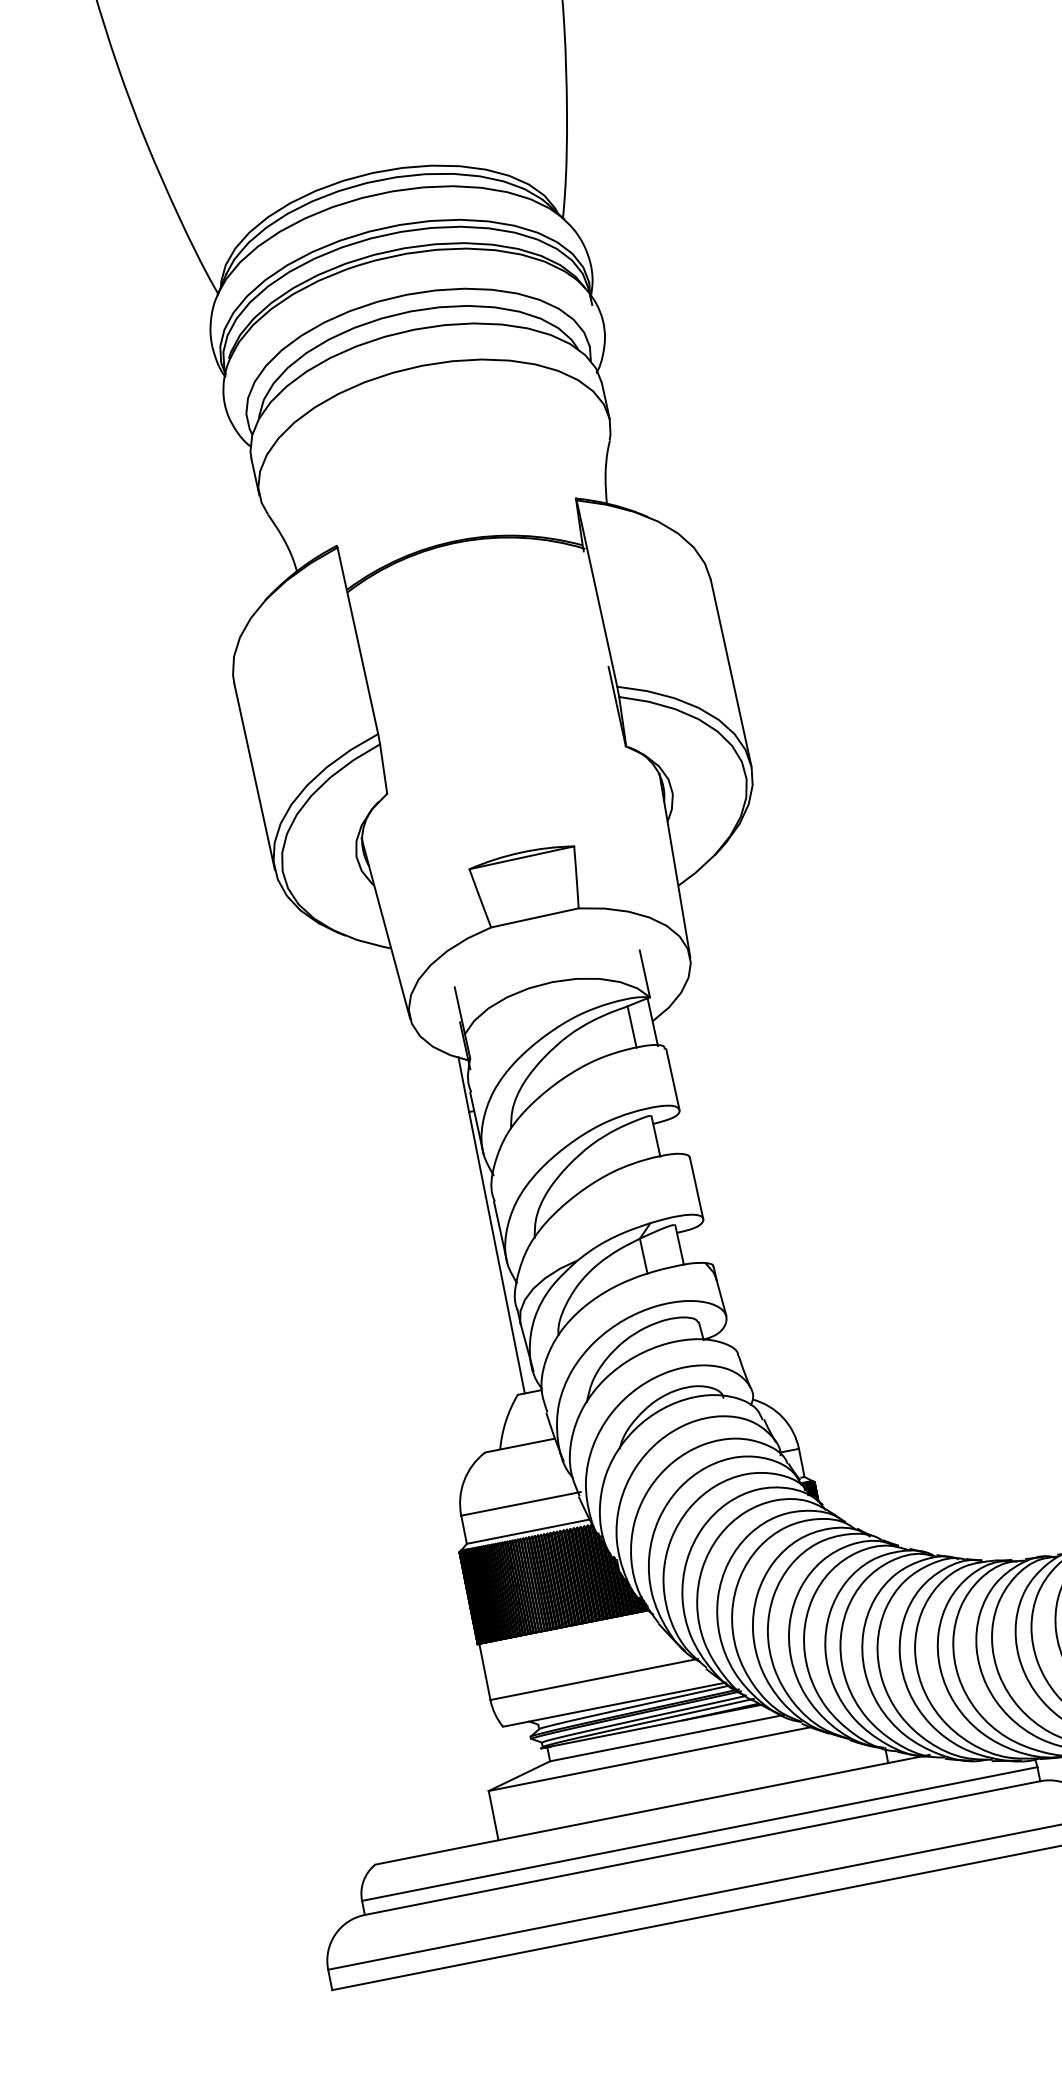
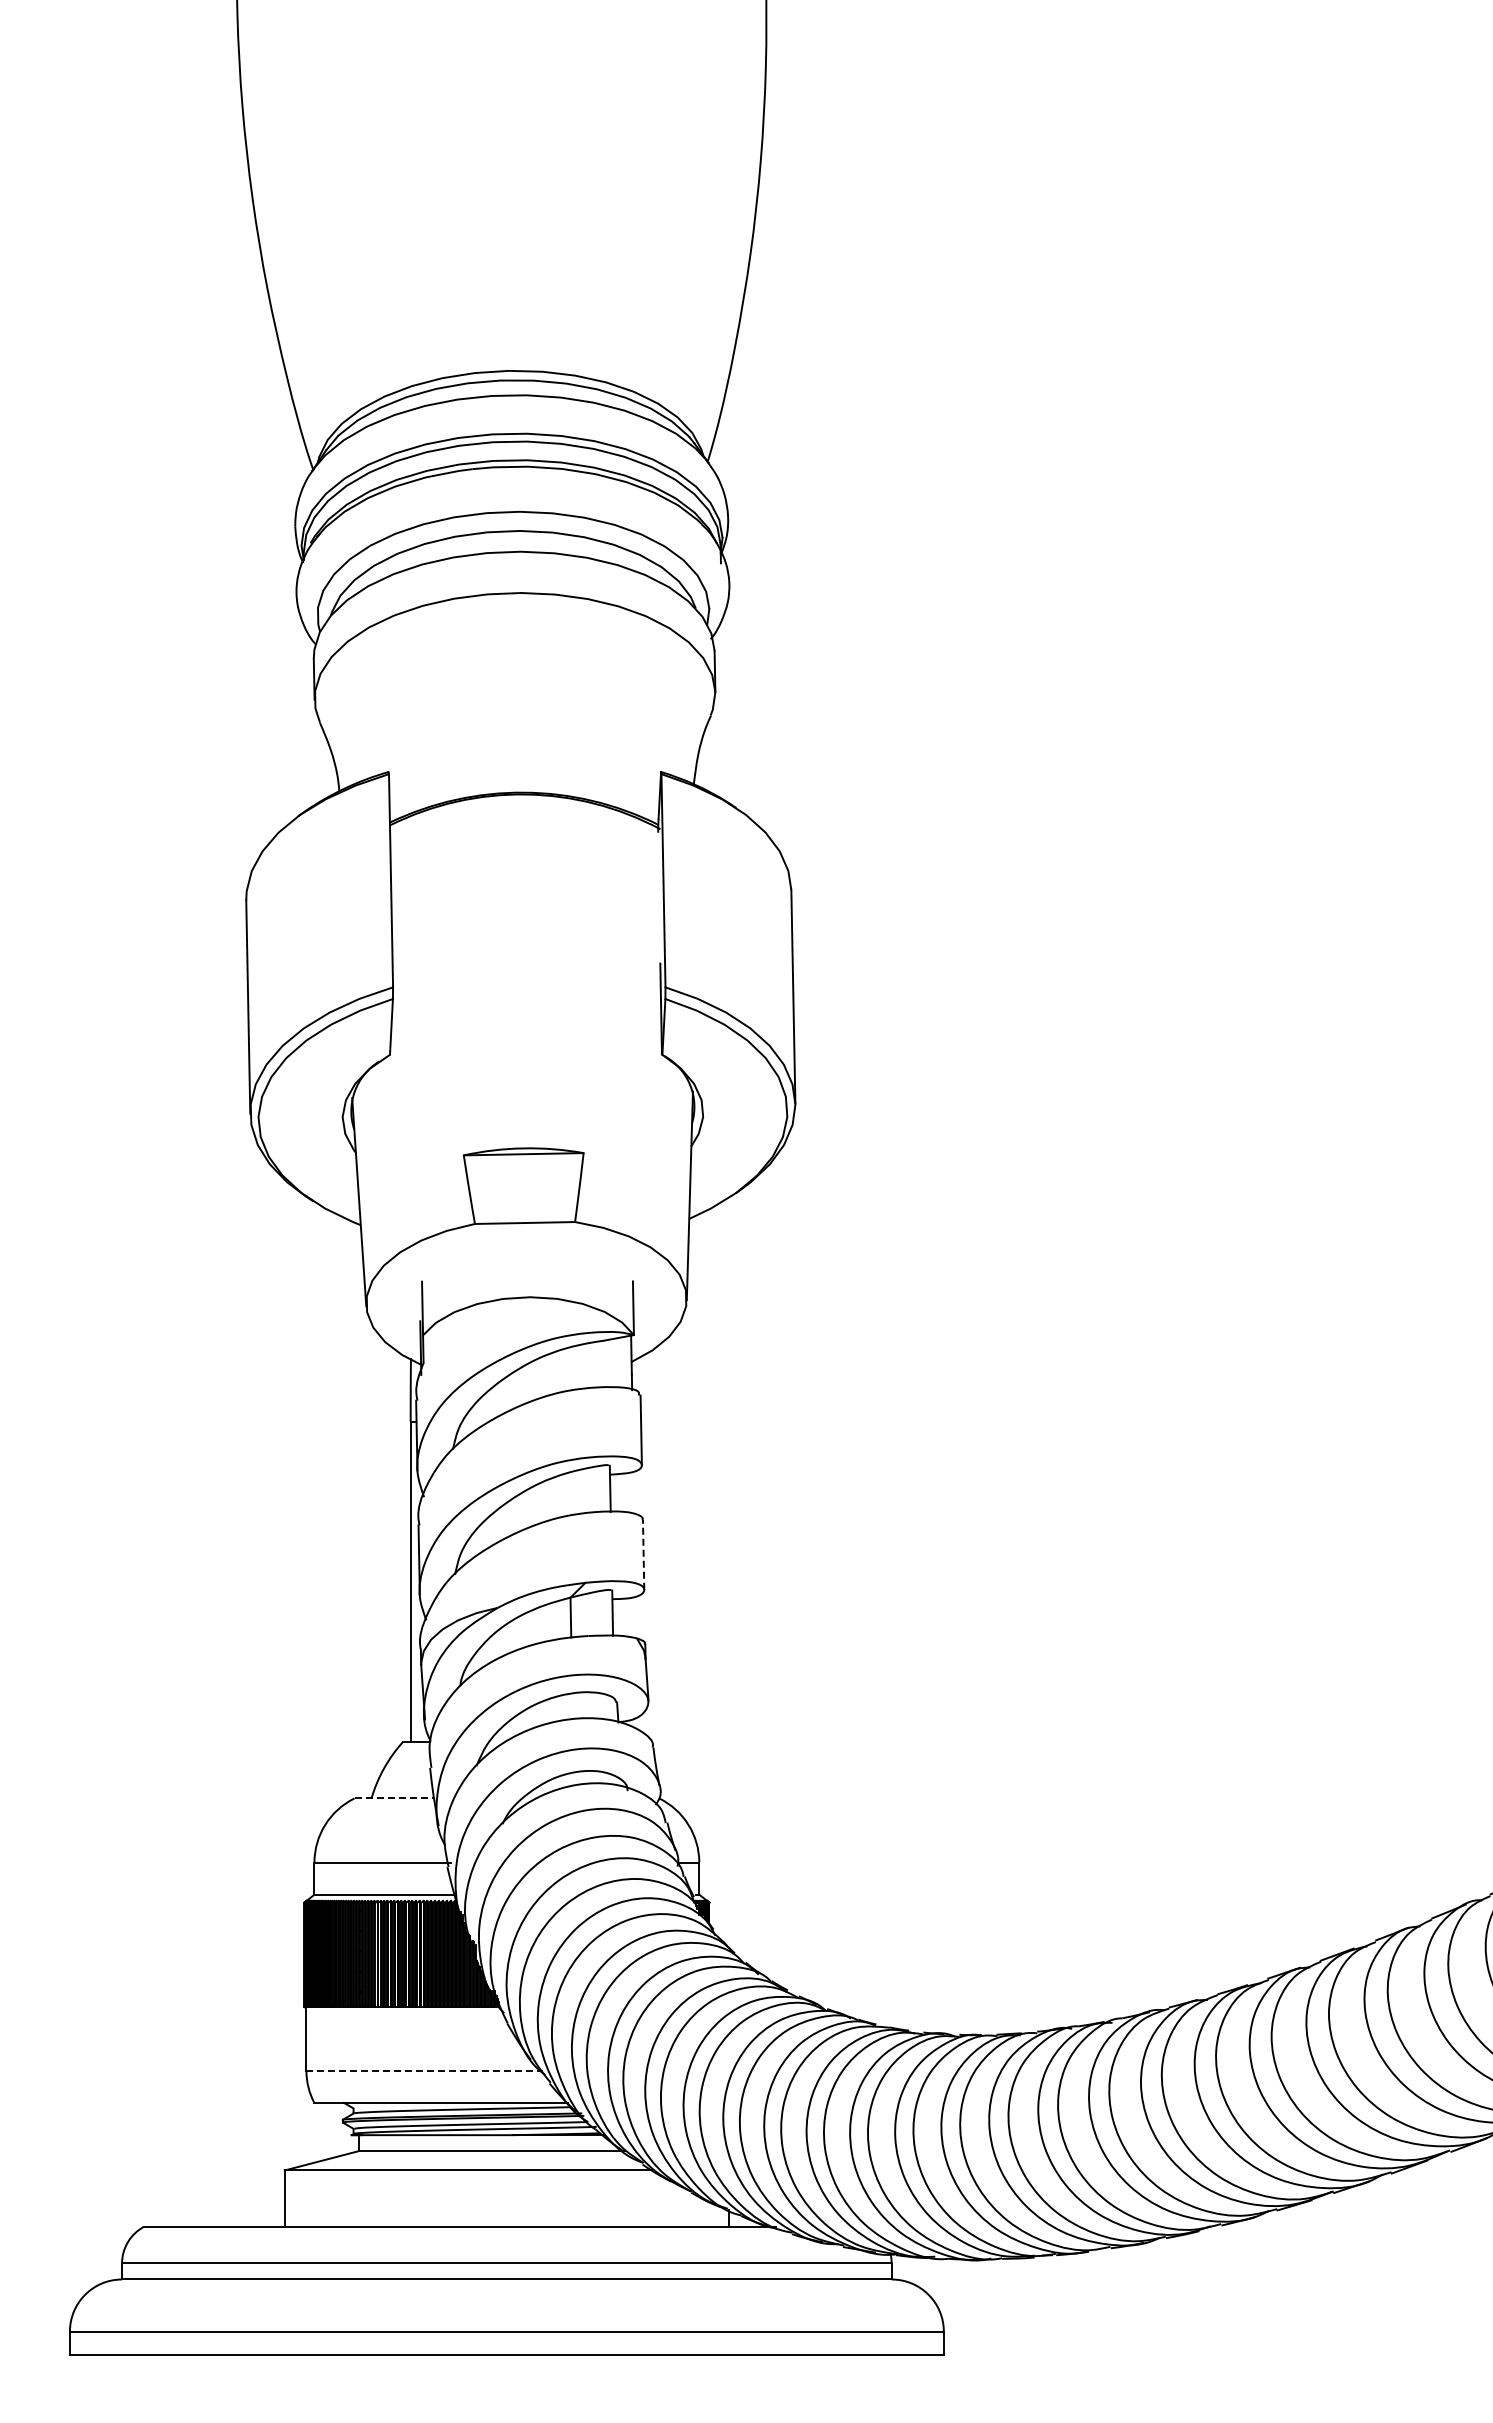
line: (631, 1026) -> (607, 1363), removed
line: (696, 1188) -> (643, 1554), solid -> dashed
line: (520, 1445) -> (394, 1798), solid -> dashed
line: (595, 1679) -> (425, 2071), solid -> dashed

